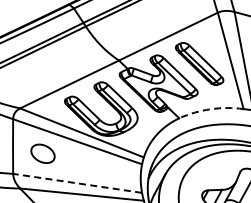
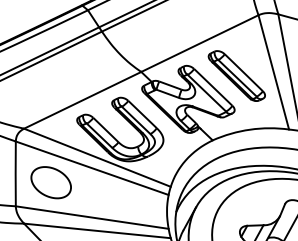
arc: (210, 109) -> (249, 129), dashed -> solid
part: (42, 153) -> (50, 182), size x1.43
line: (77, 183) -> (92, 217), dashed -> solid

